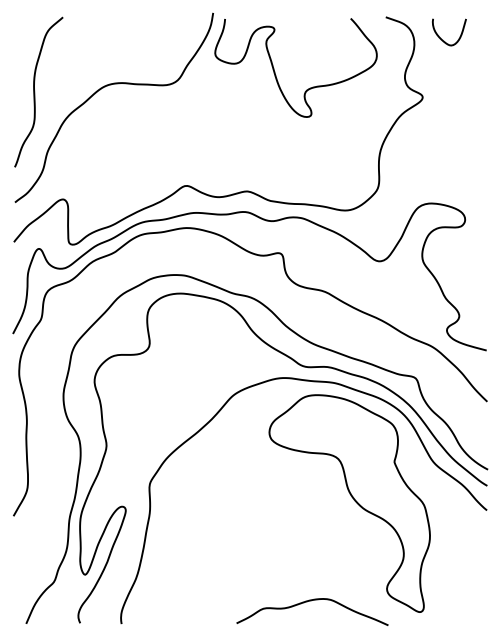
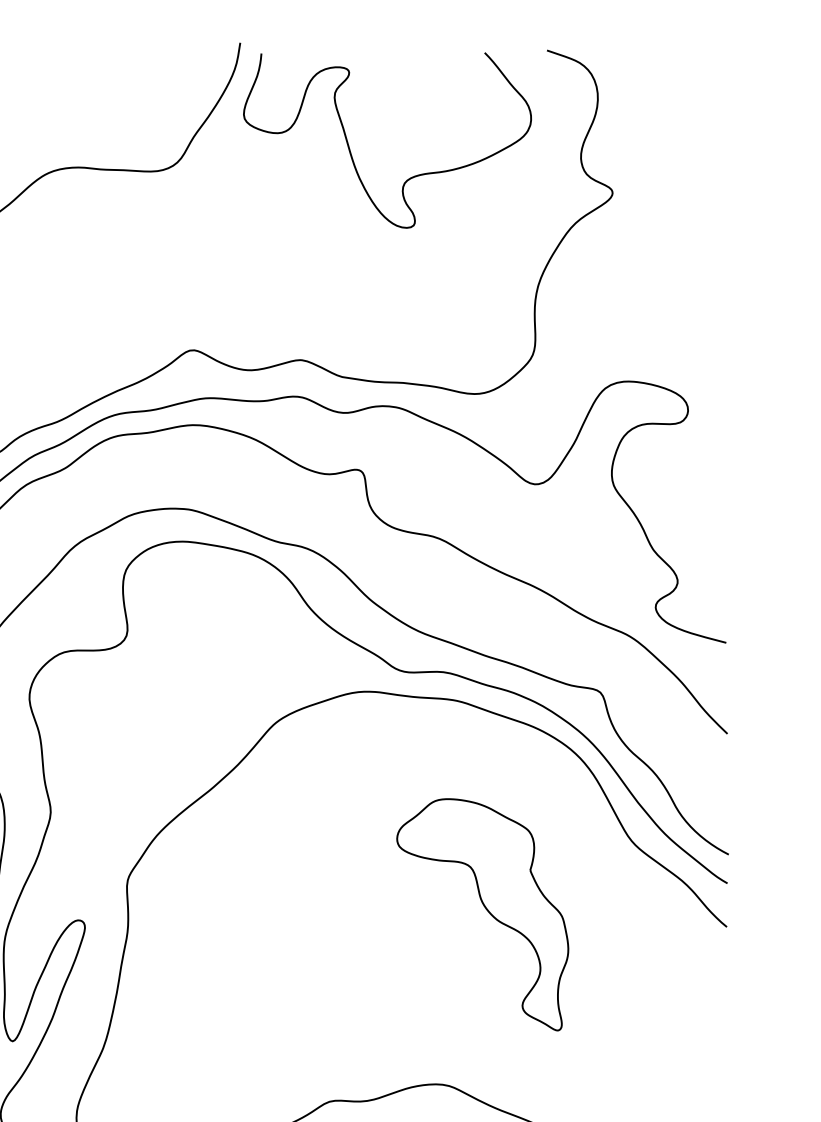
curve: (444, 40) -> (651, 91), removed
part: (349, 503) -> (482, 914), size x0.6

